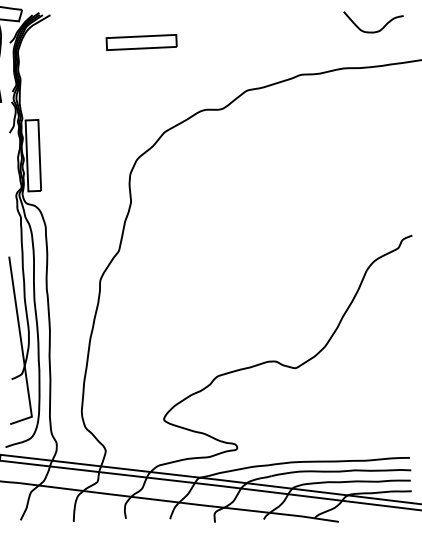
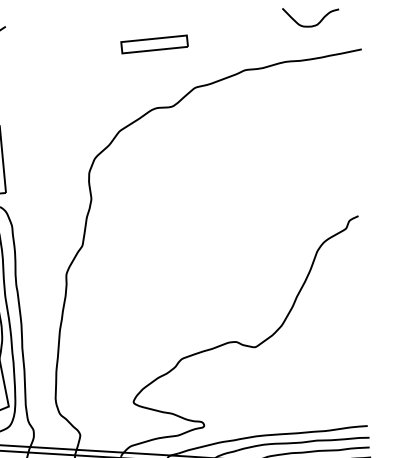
part: (141, 42) -> (154, 44), moved

